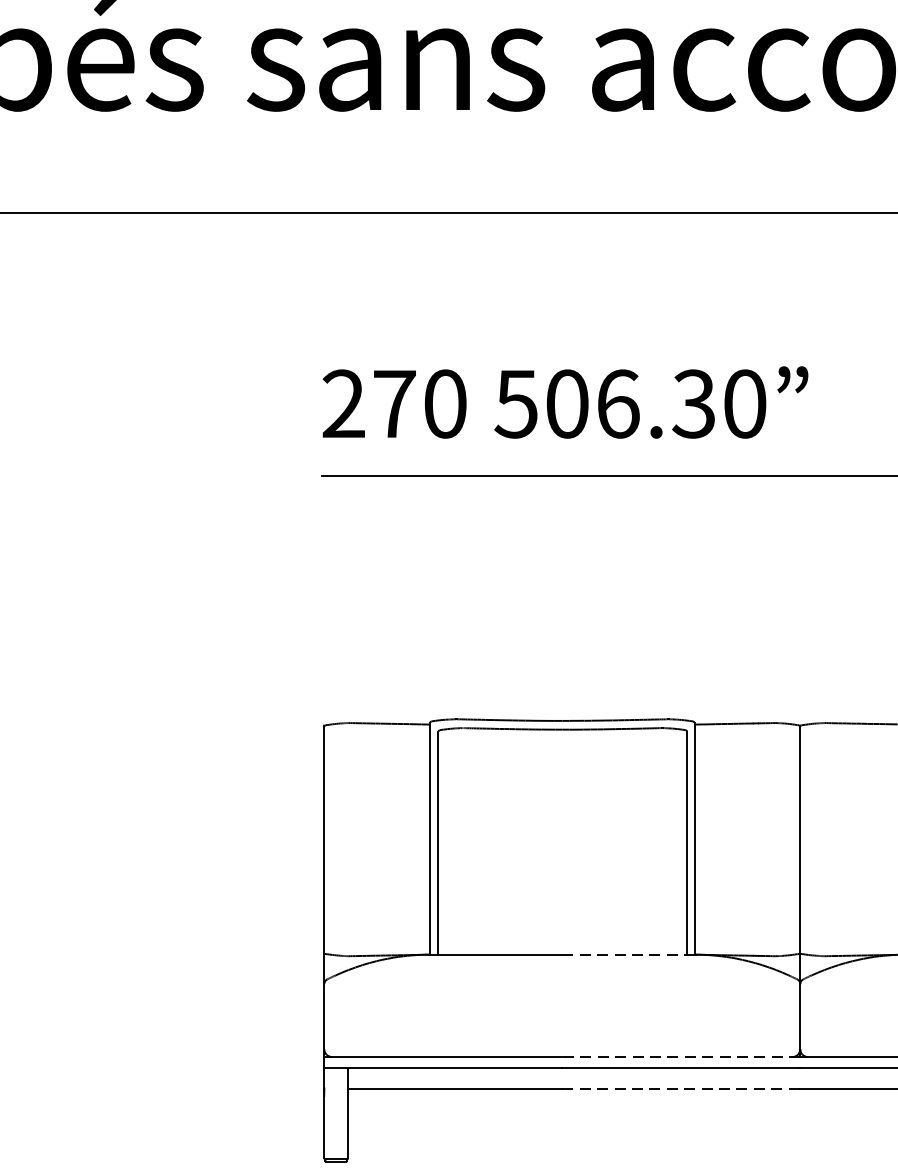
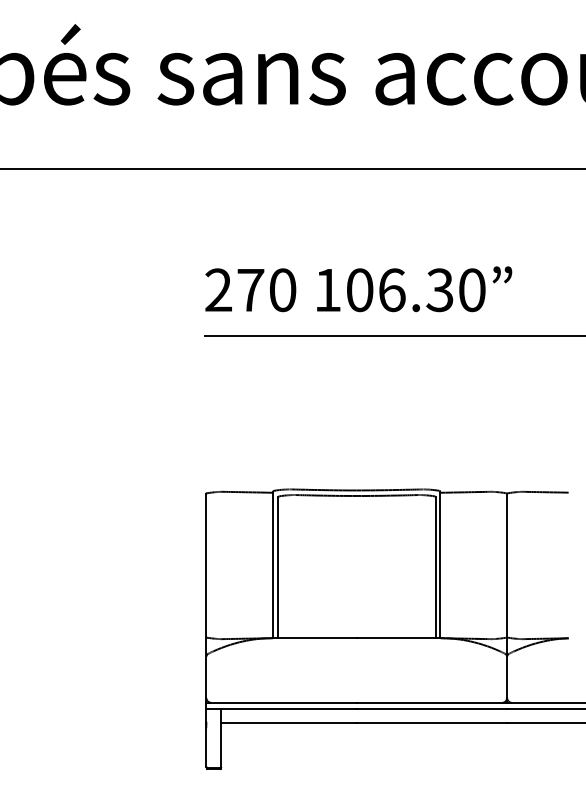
text: (514, 404) -> (326, 290), 506.30 -> 106.30
line: (628, 955) -> (398, 638), dashed -> solid
line: (680, 1056) -> (431, 702), dashed -> solid
line: (682, 1088) -> (432, 722), dashed -> solid

